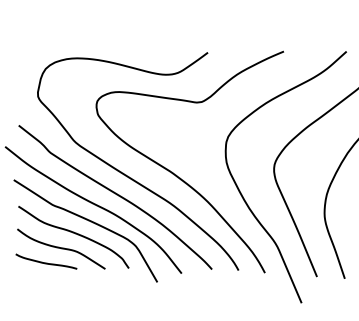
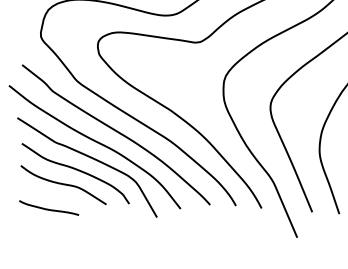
curve: (46, 262) -> (49, 208), moved

